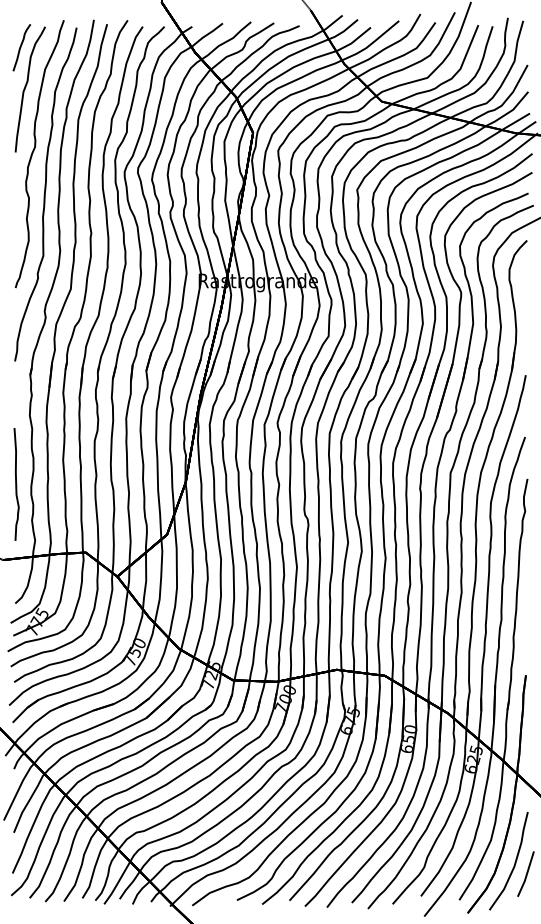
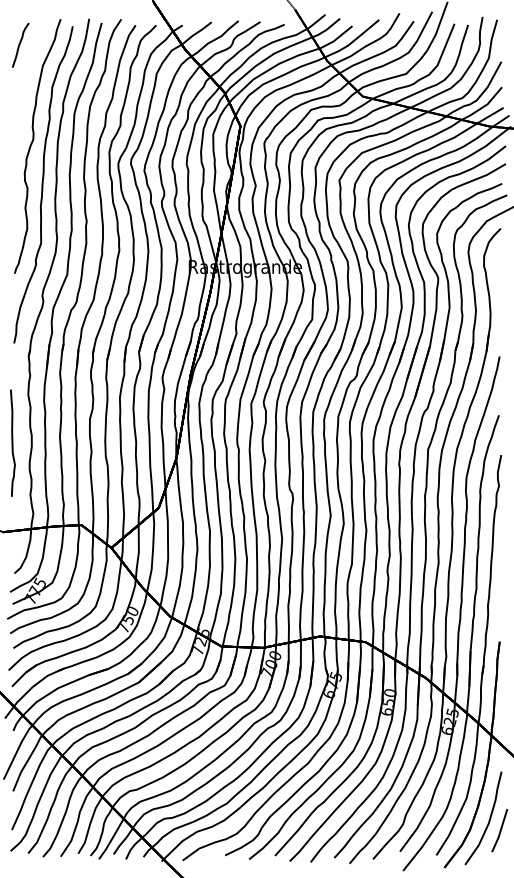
part: (29, 89) -> (27, 85), removed
part: (16, 484) -> (12, 443), moved

